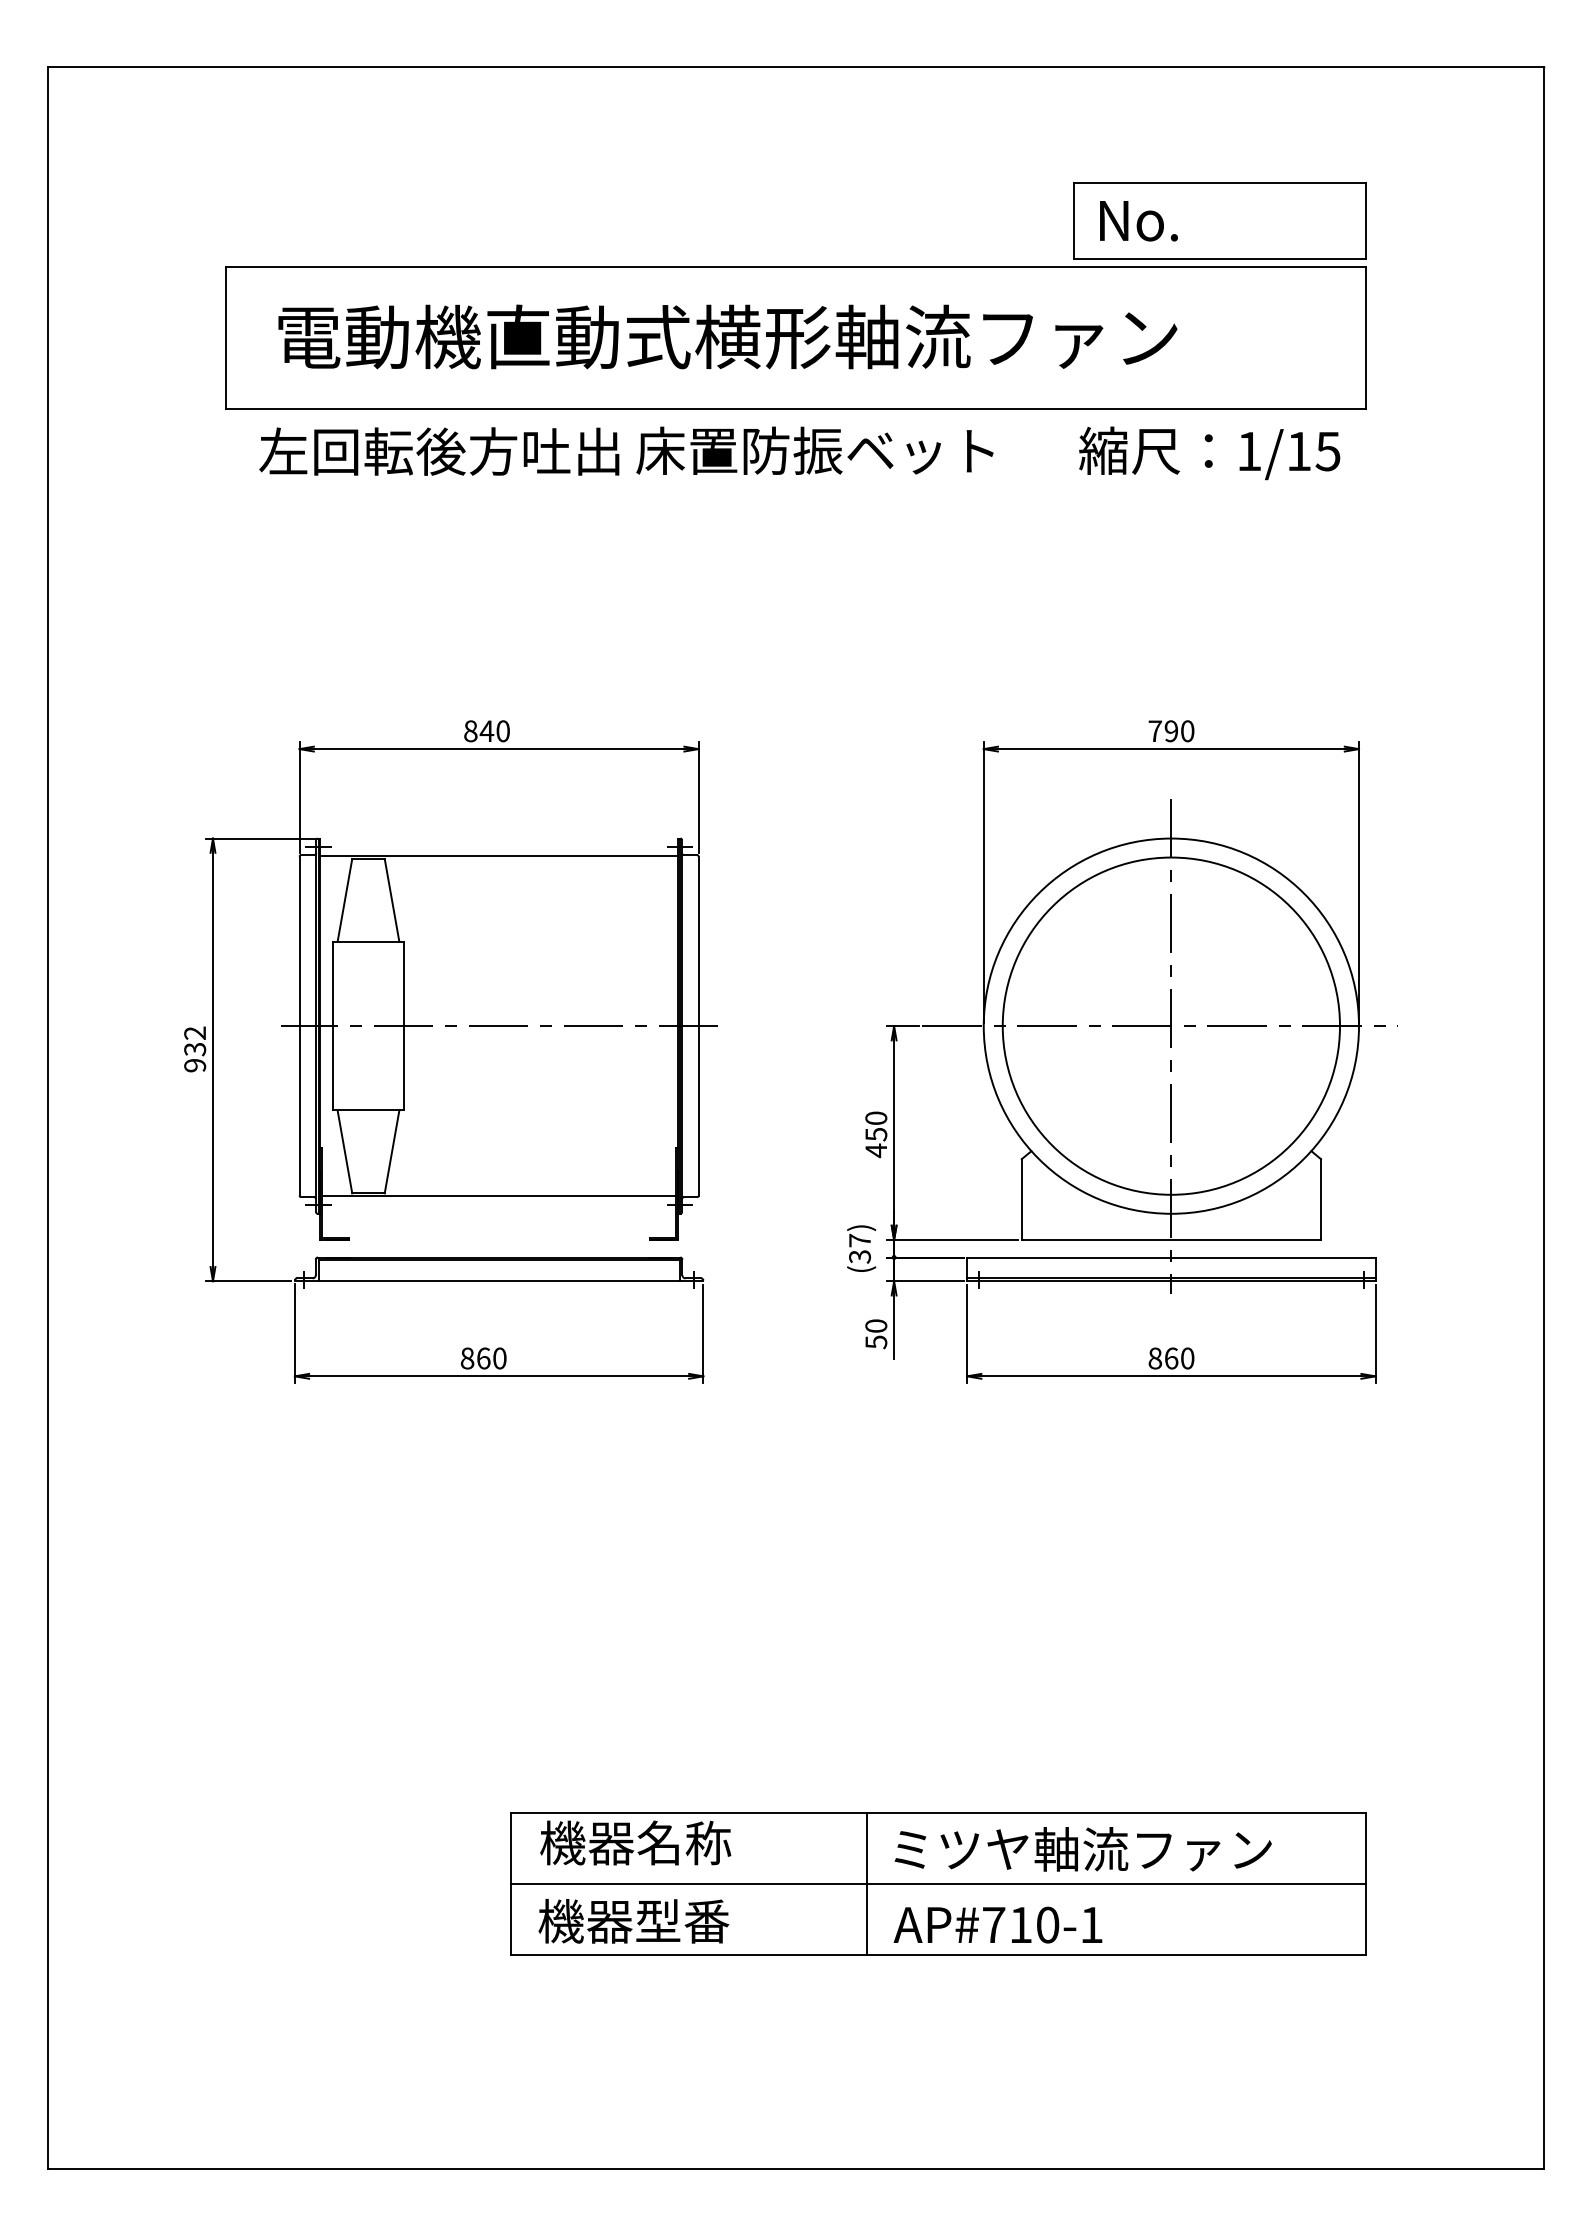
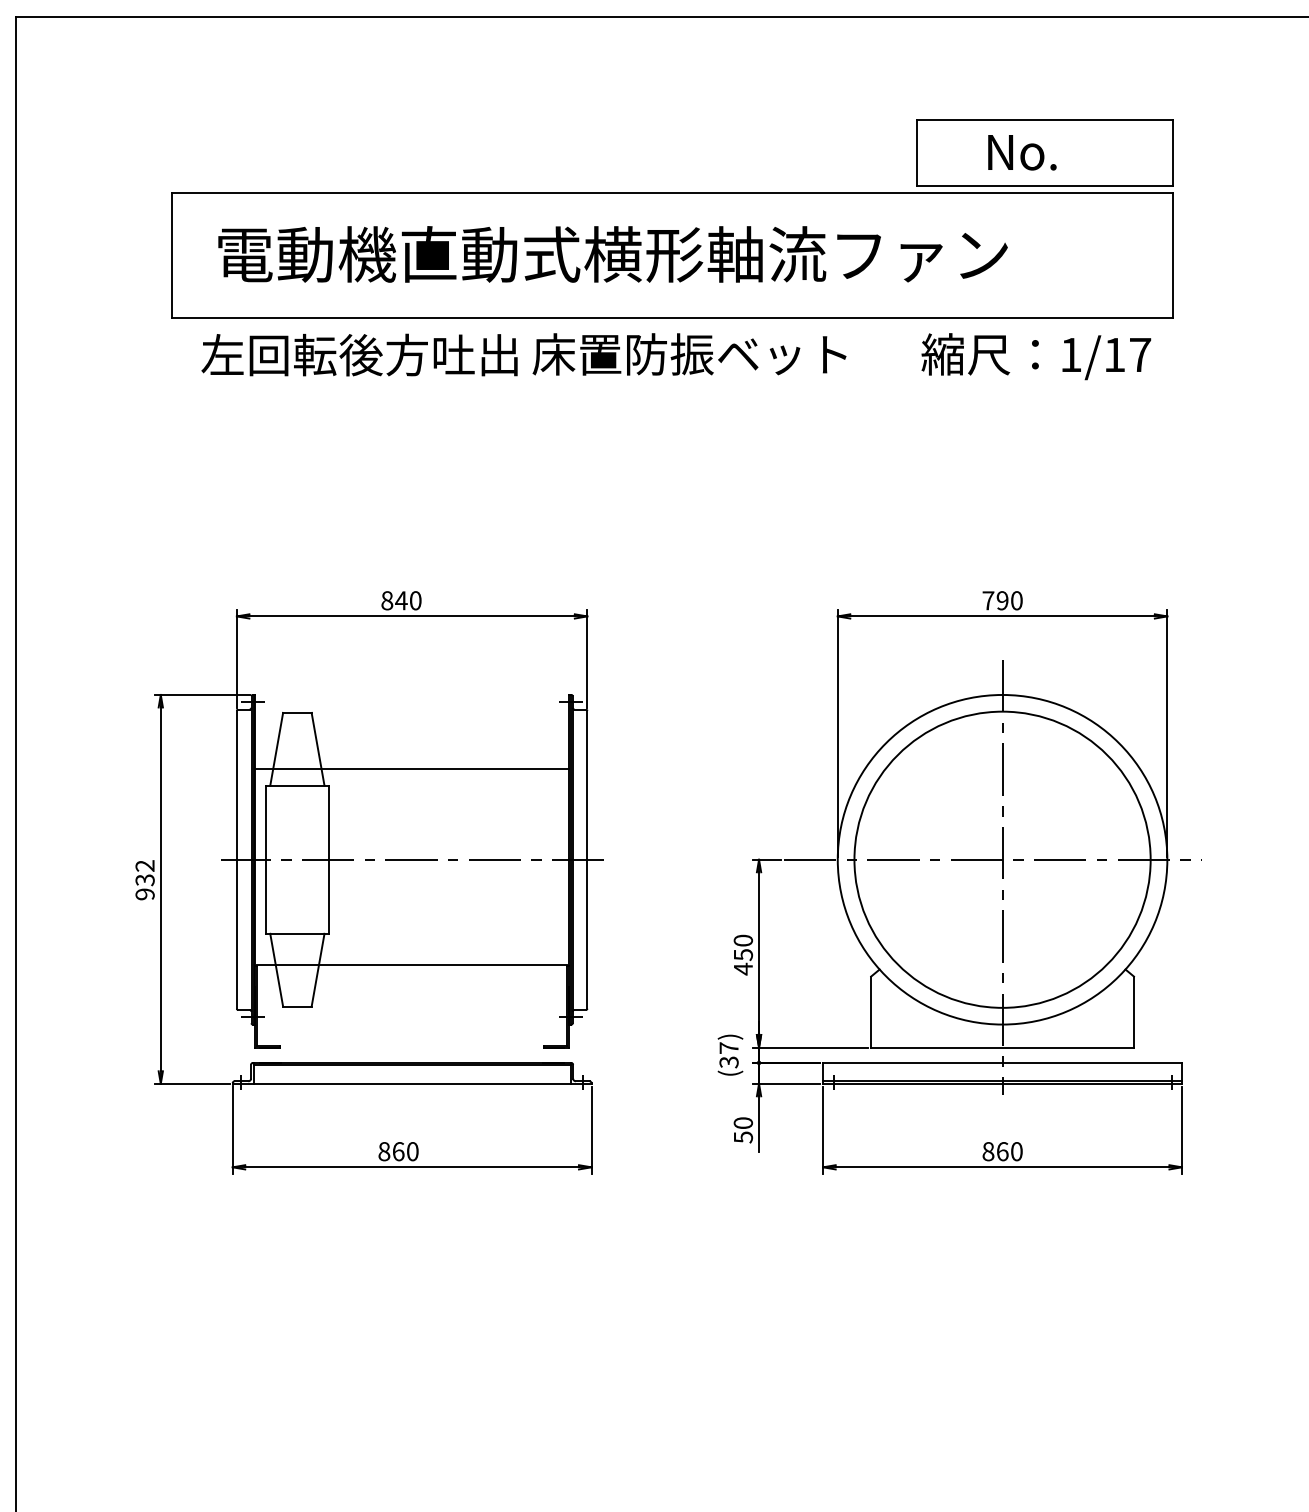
text: (1138, 221) -> (1021, 153), moved
text: (1327, 451) -> (1139, 355), 1/15 -> 1/17
line: (499, 856) -> (412, 769), moved
line: (499, 1196) -> (412, 965), moved

